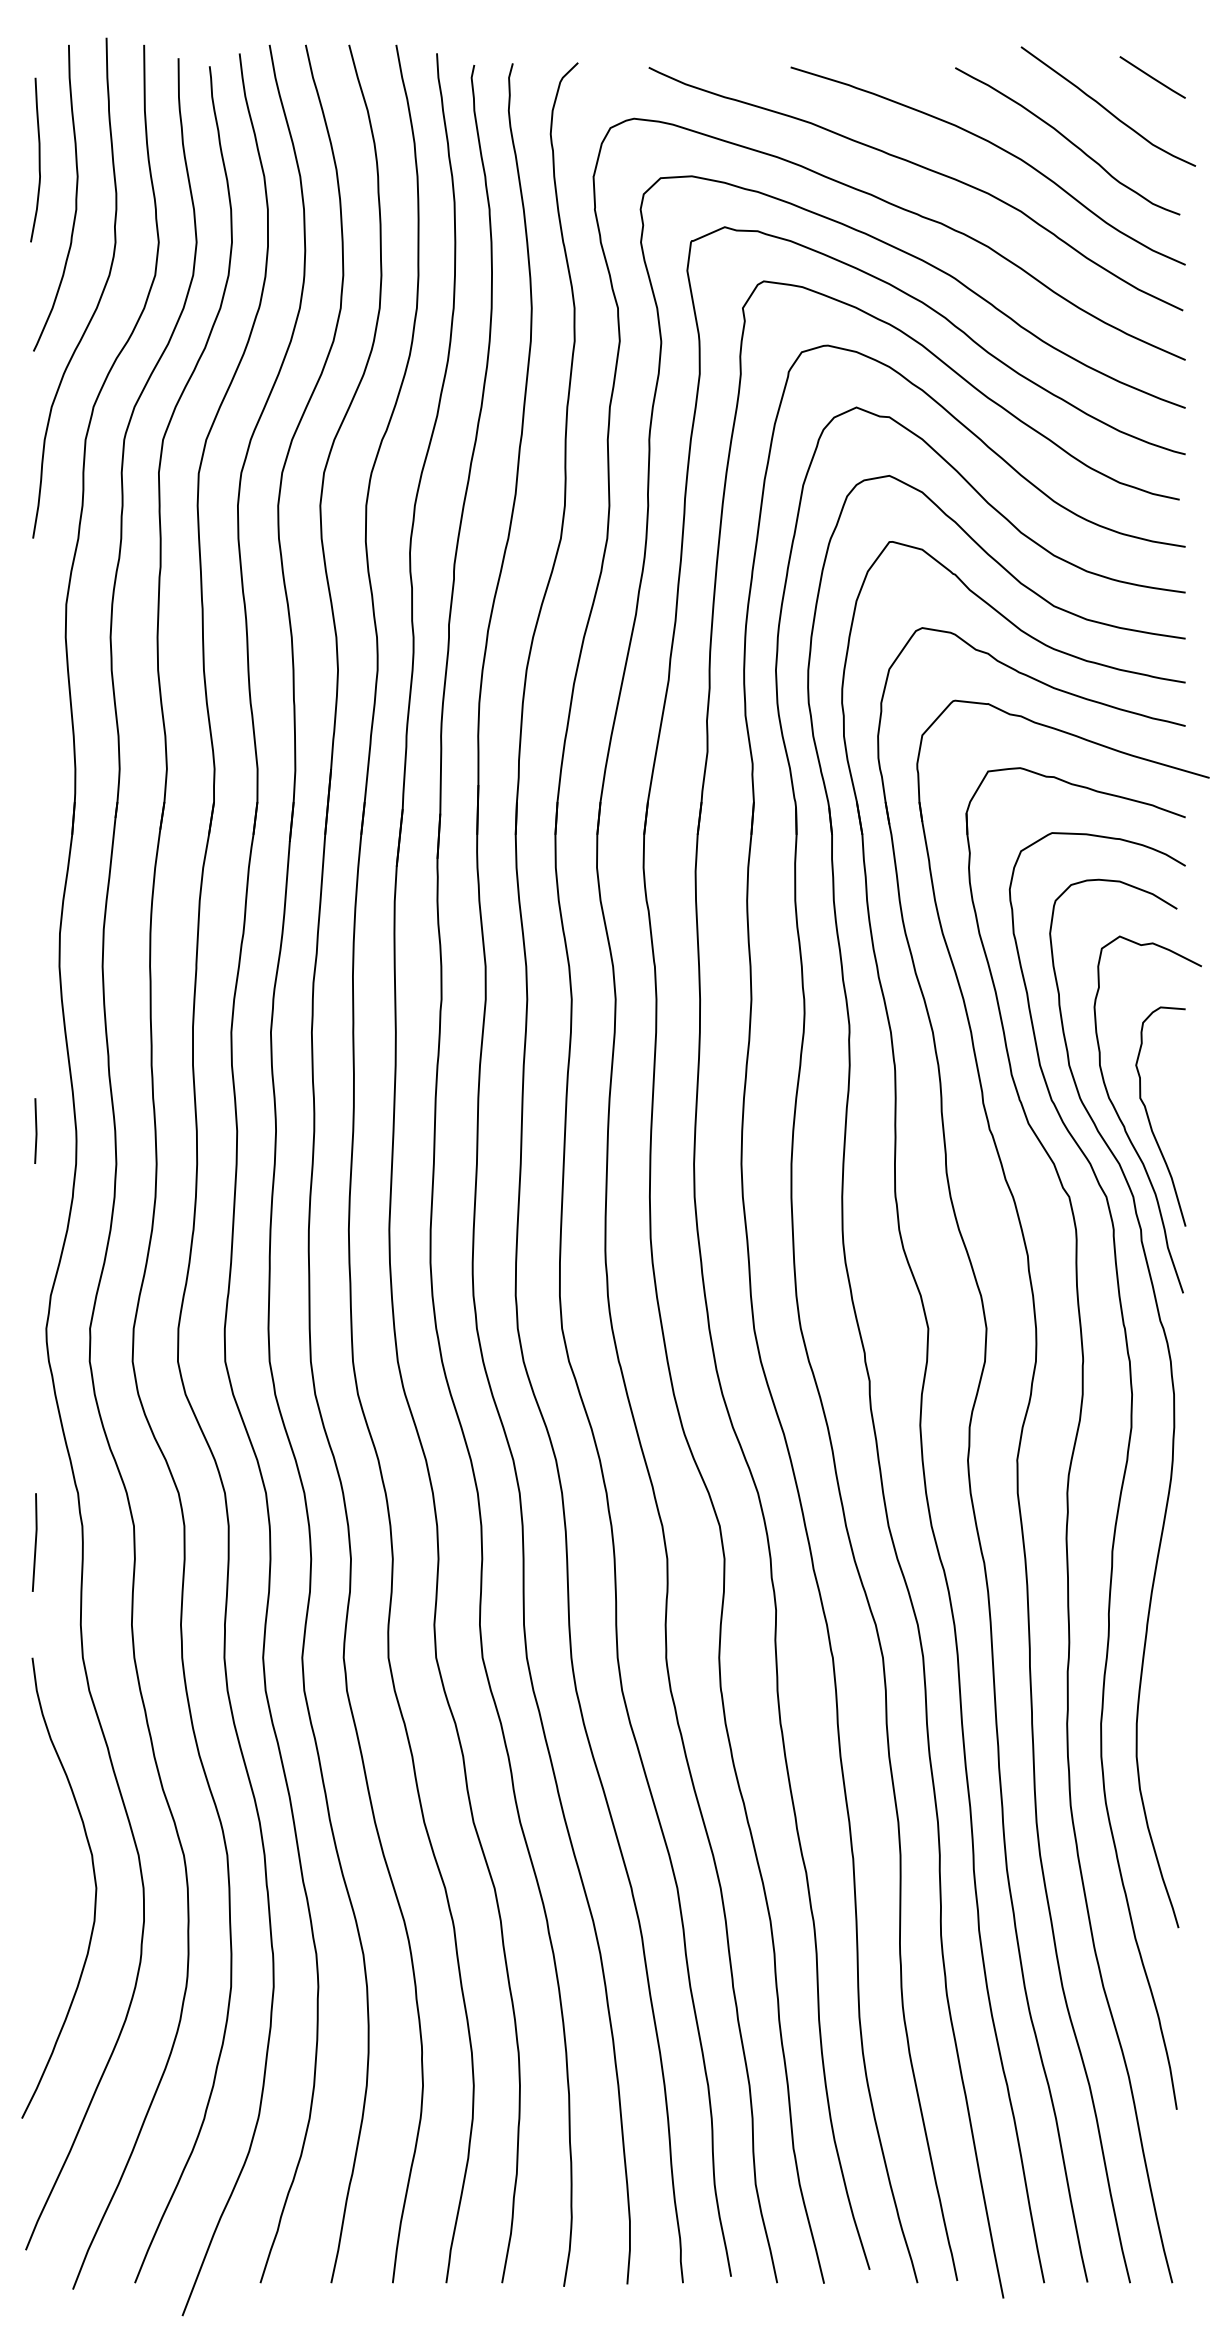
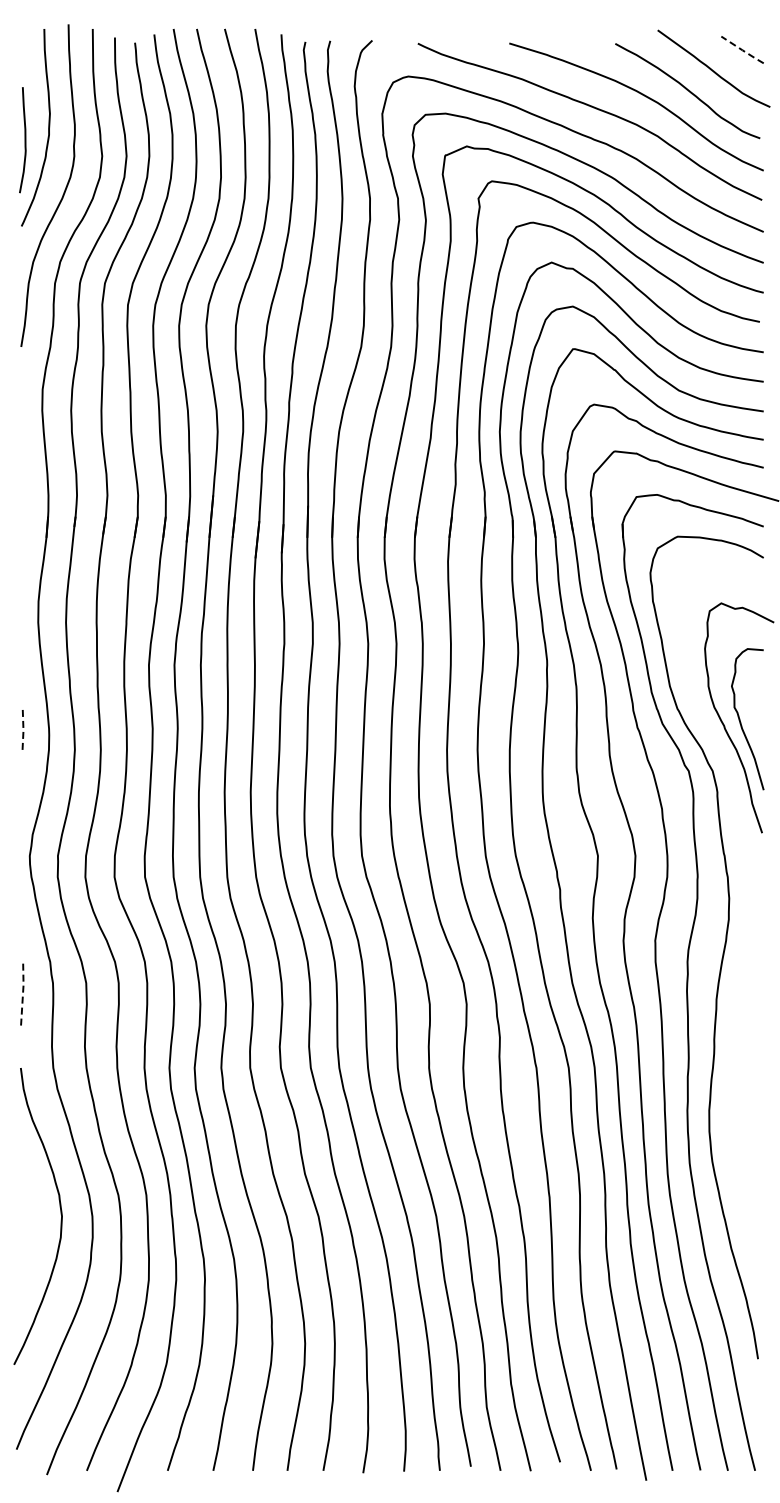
line: (1152, 78) -> (742, 50), solid -> dashed
curve: (38, 160) -> (24, 140), moved
line: (36, 1130) -> (23, 728), solid -> dashed
curve: (1172, 1402) -> (755, 903), removed
line: (36, 1542) -> (23, 993), solid -> dashed

